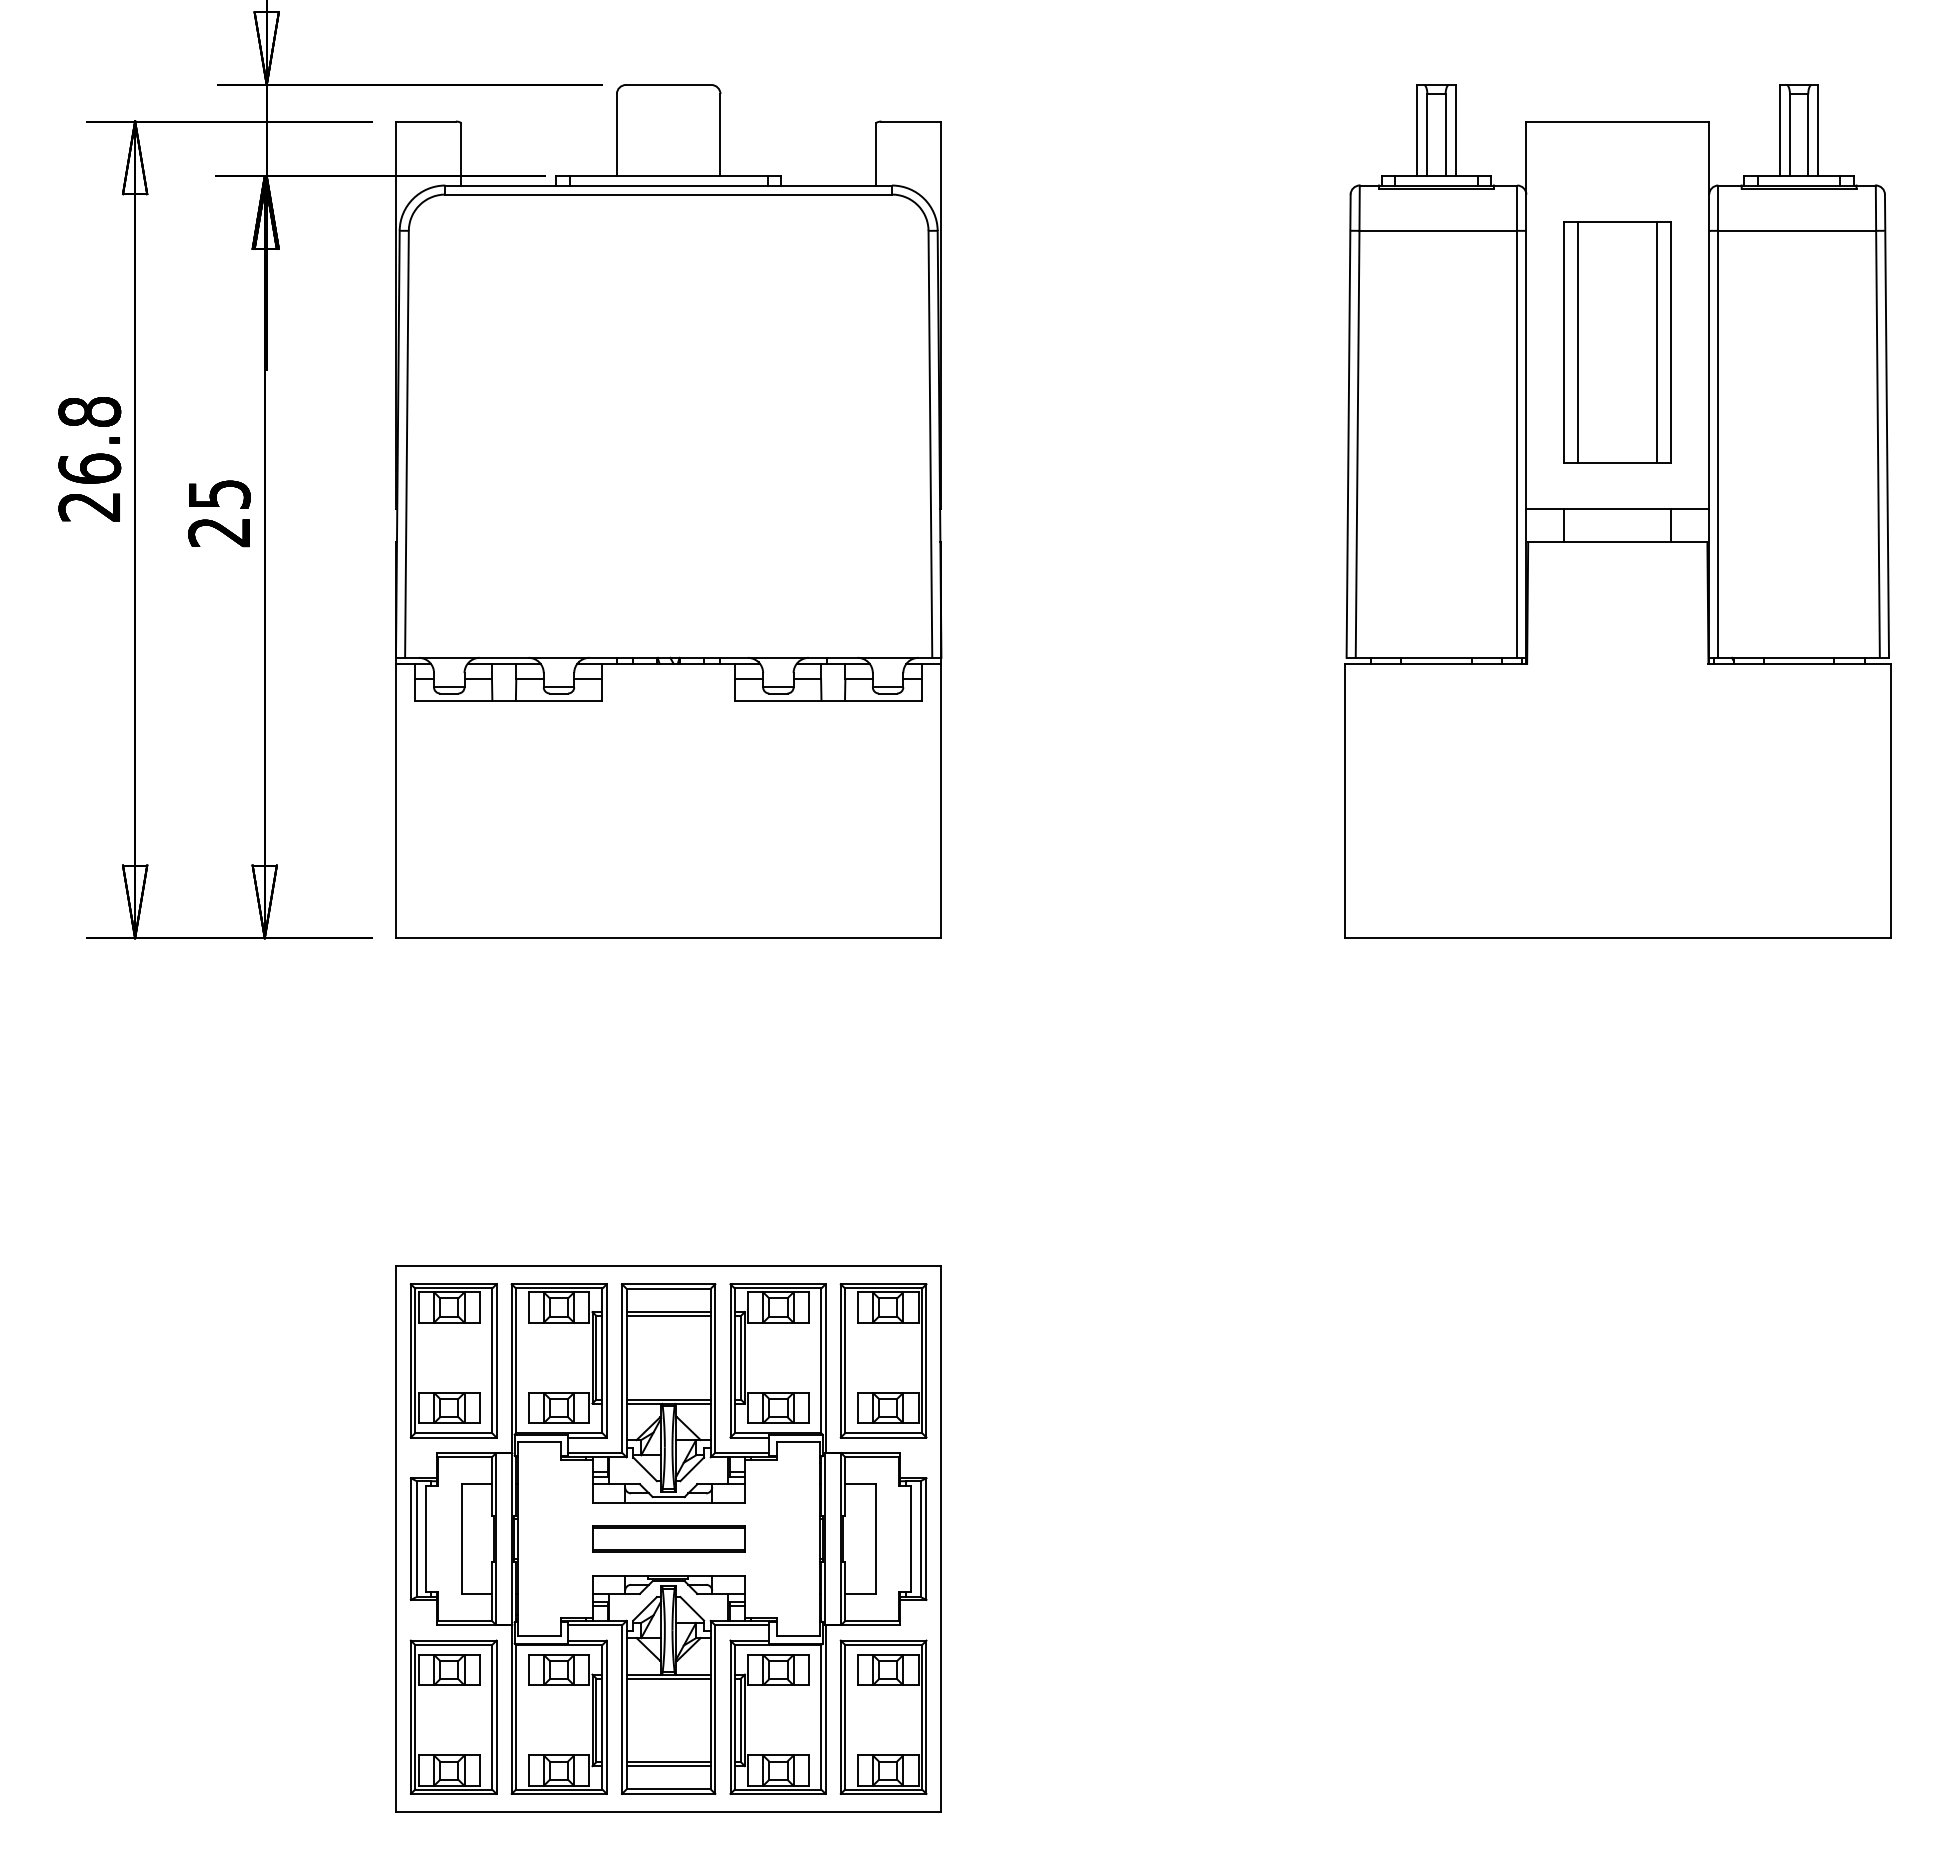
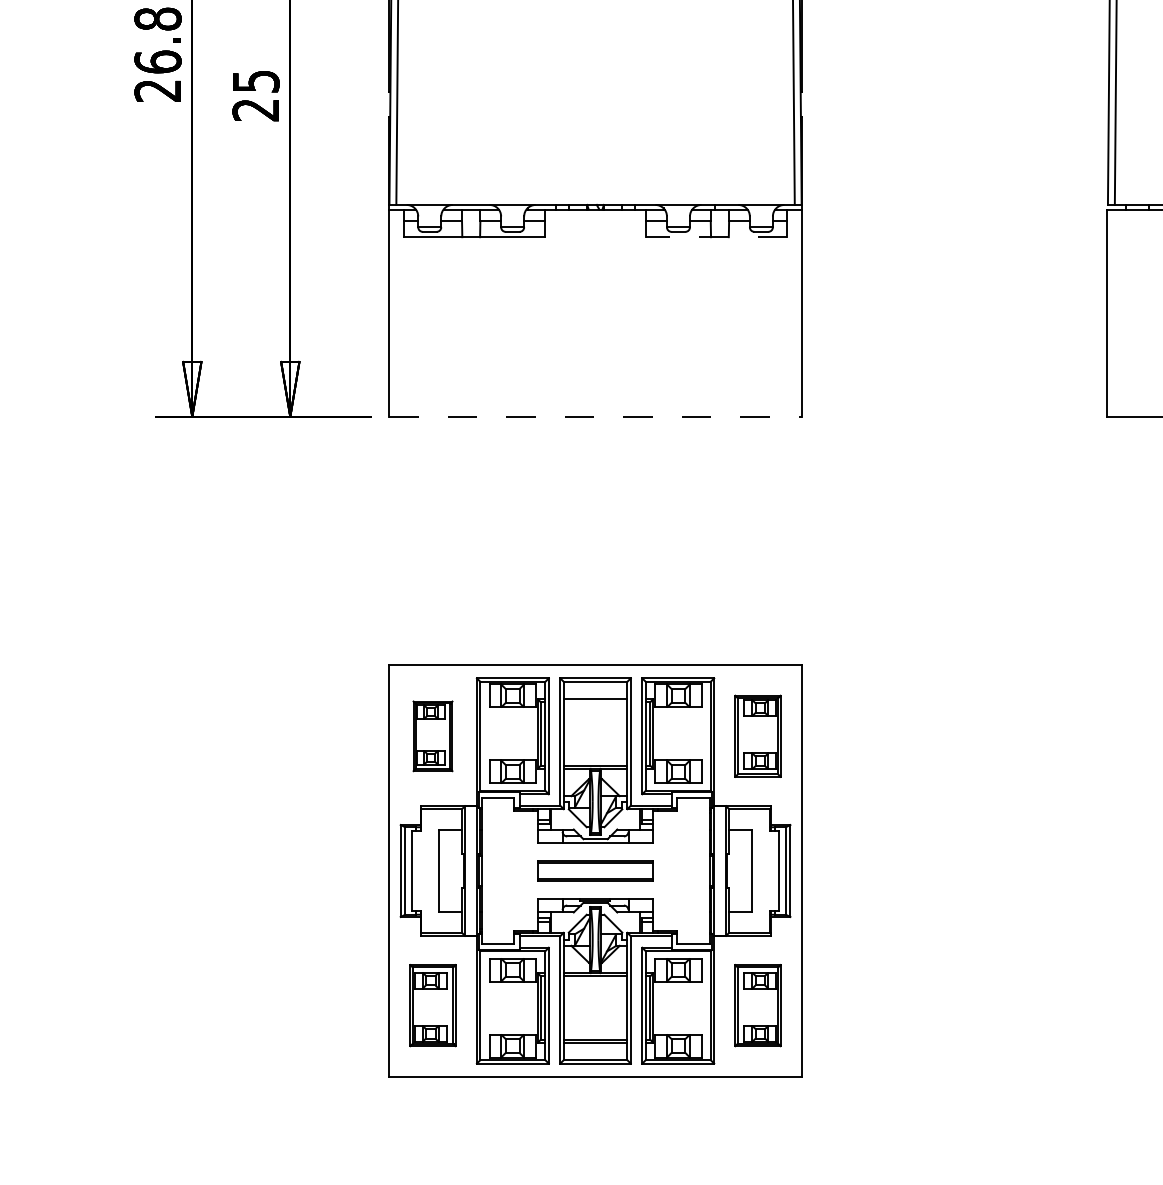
line: (828, 700) -> (716, 237), solid -> dashed
line: (668, 938) -> (595, 417), solid -> dashed
line: (668, 1315) -> (595, 702), removed
part: (453, 1360) -> (432, 736), size x0.6
part: (883, 1360) -> (757, 736), size x0.7
part: (453, 1716) -> (432, 1005), size x0.7
part: (883, 1716) -> (757, 1005), size x0.7

